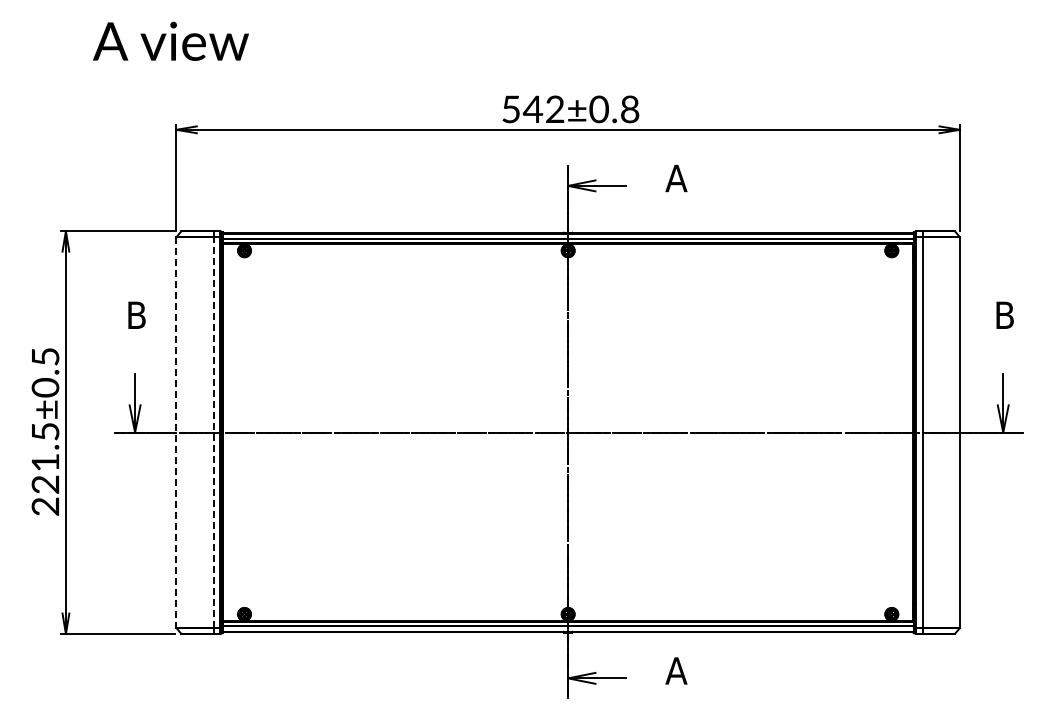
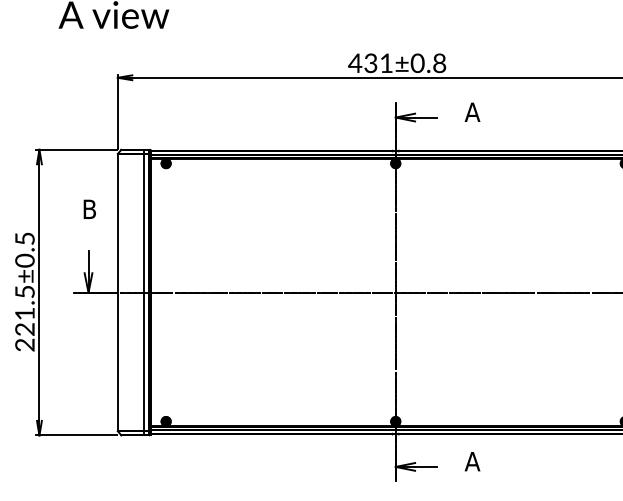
text: (532, 109) -> (370, 63), 542±0.8 -> 431±0.8
line: (213, 432) -> (144, 292), dashed -> solid
line: (176, 433) -> (117, 293), dashed -> solid

